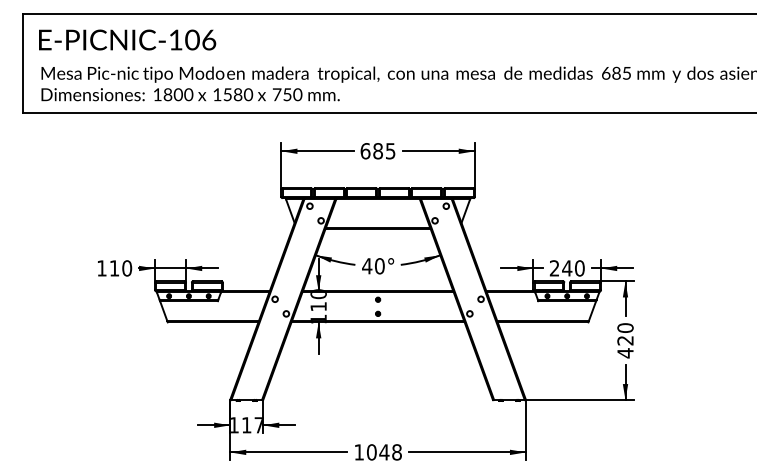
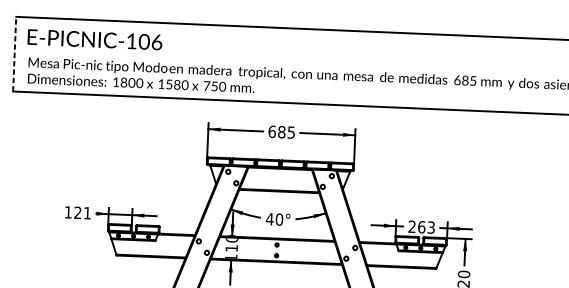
line: (22, 62) -> (14, 53), solid -> dashed
text: (120, 268) -> (82, 213), 110 -> 121
text: (573, 268) -> (426, 227), 240 -> 263

